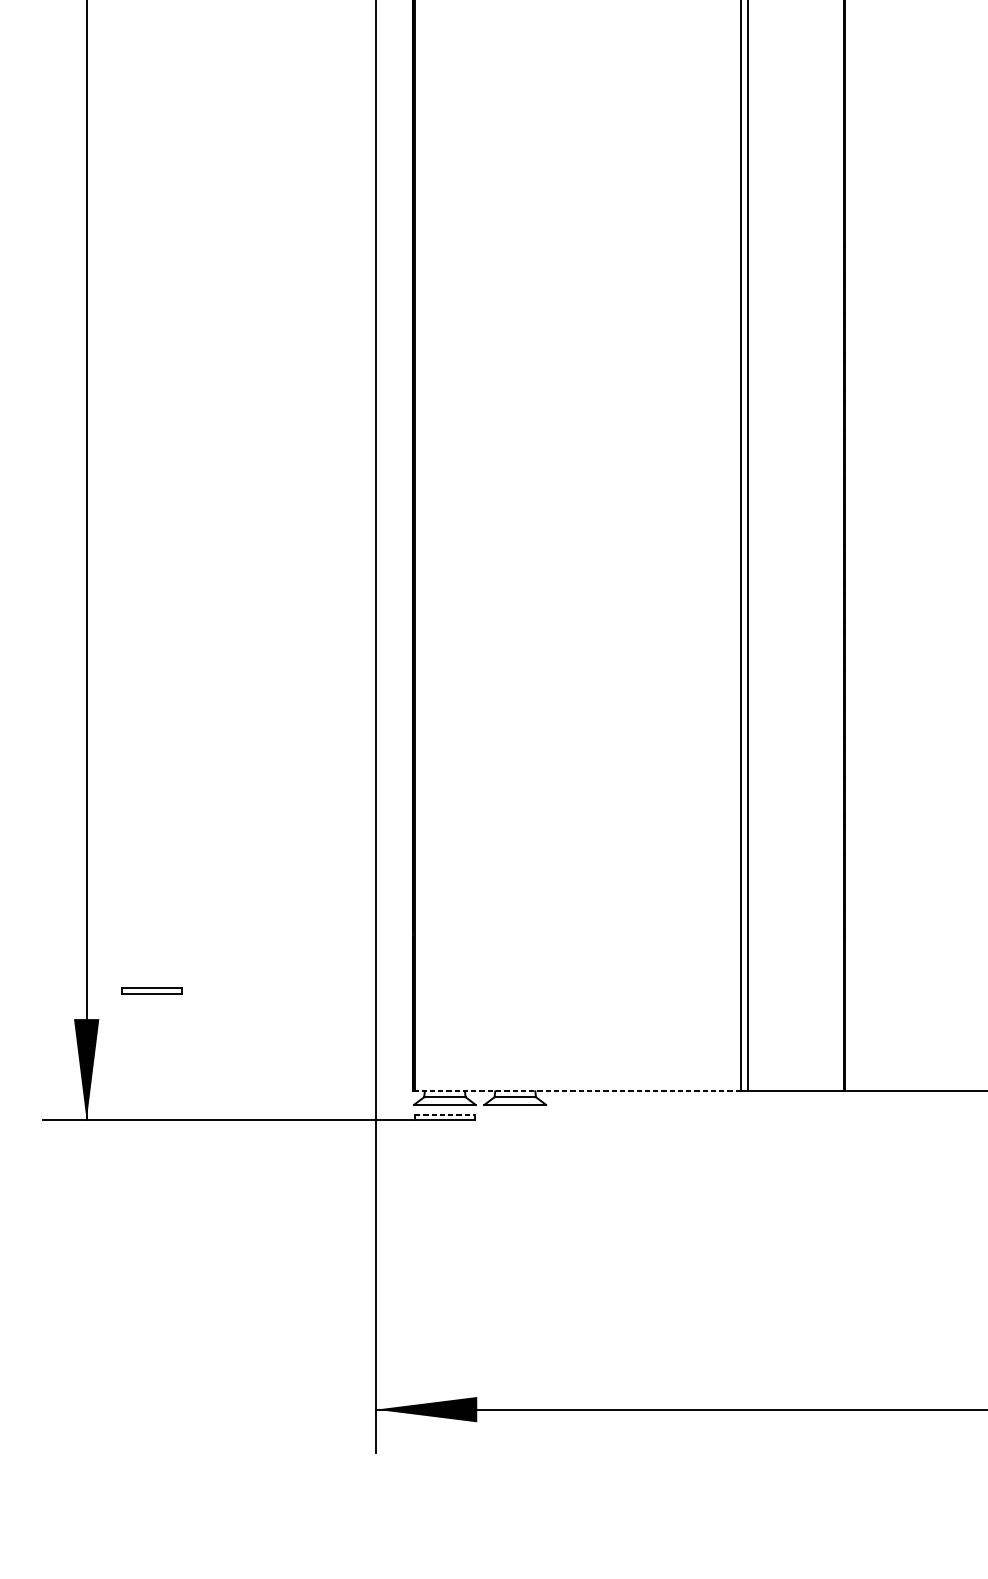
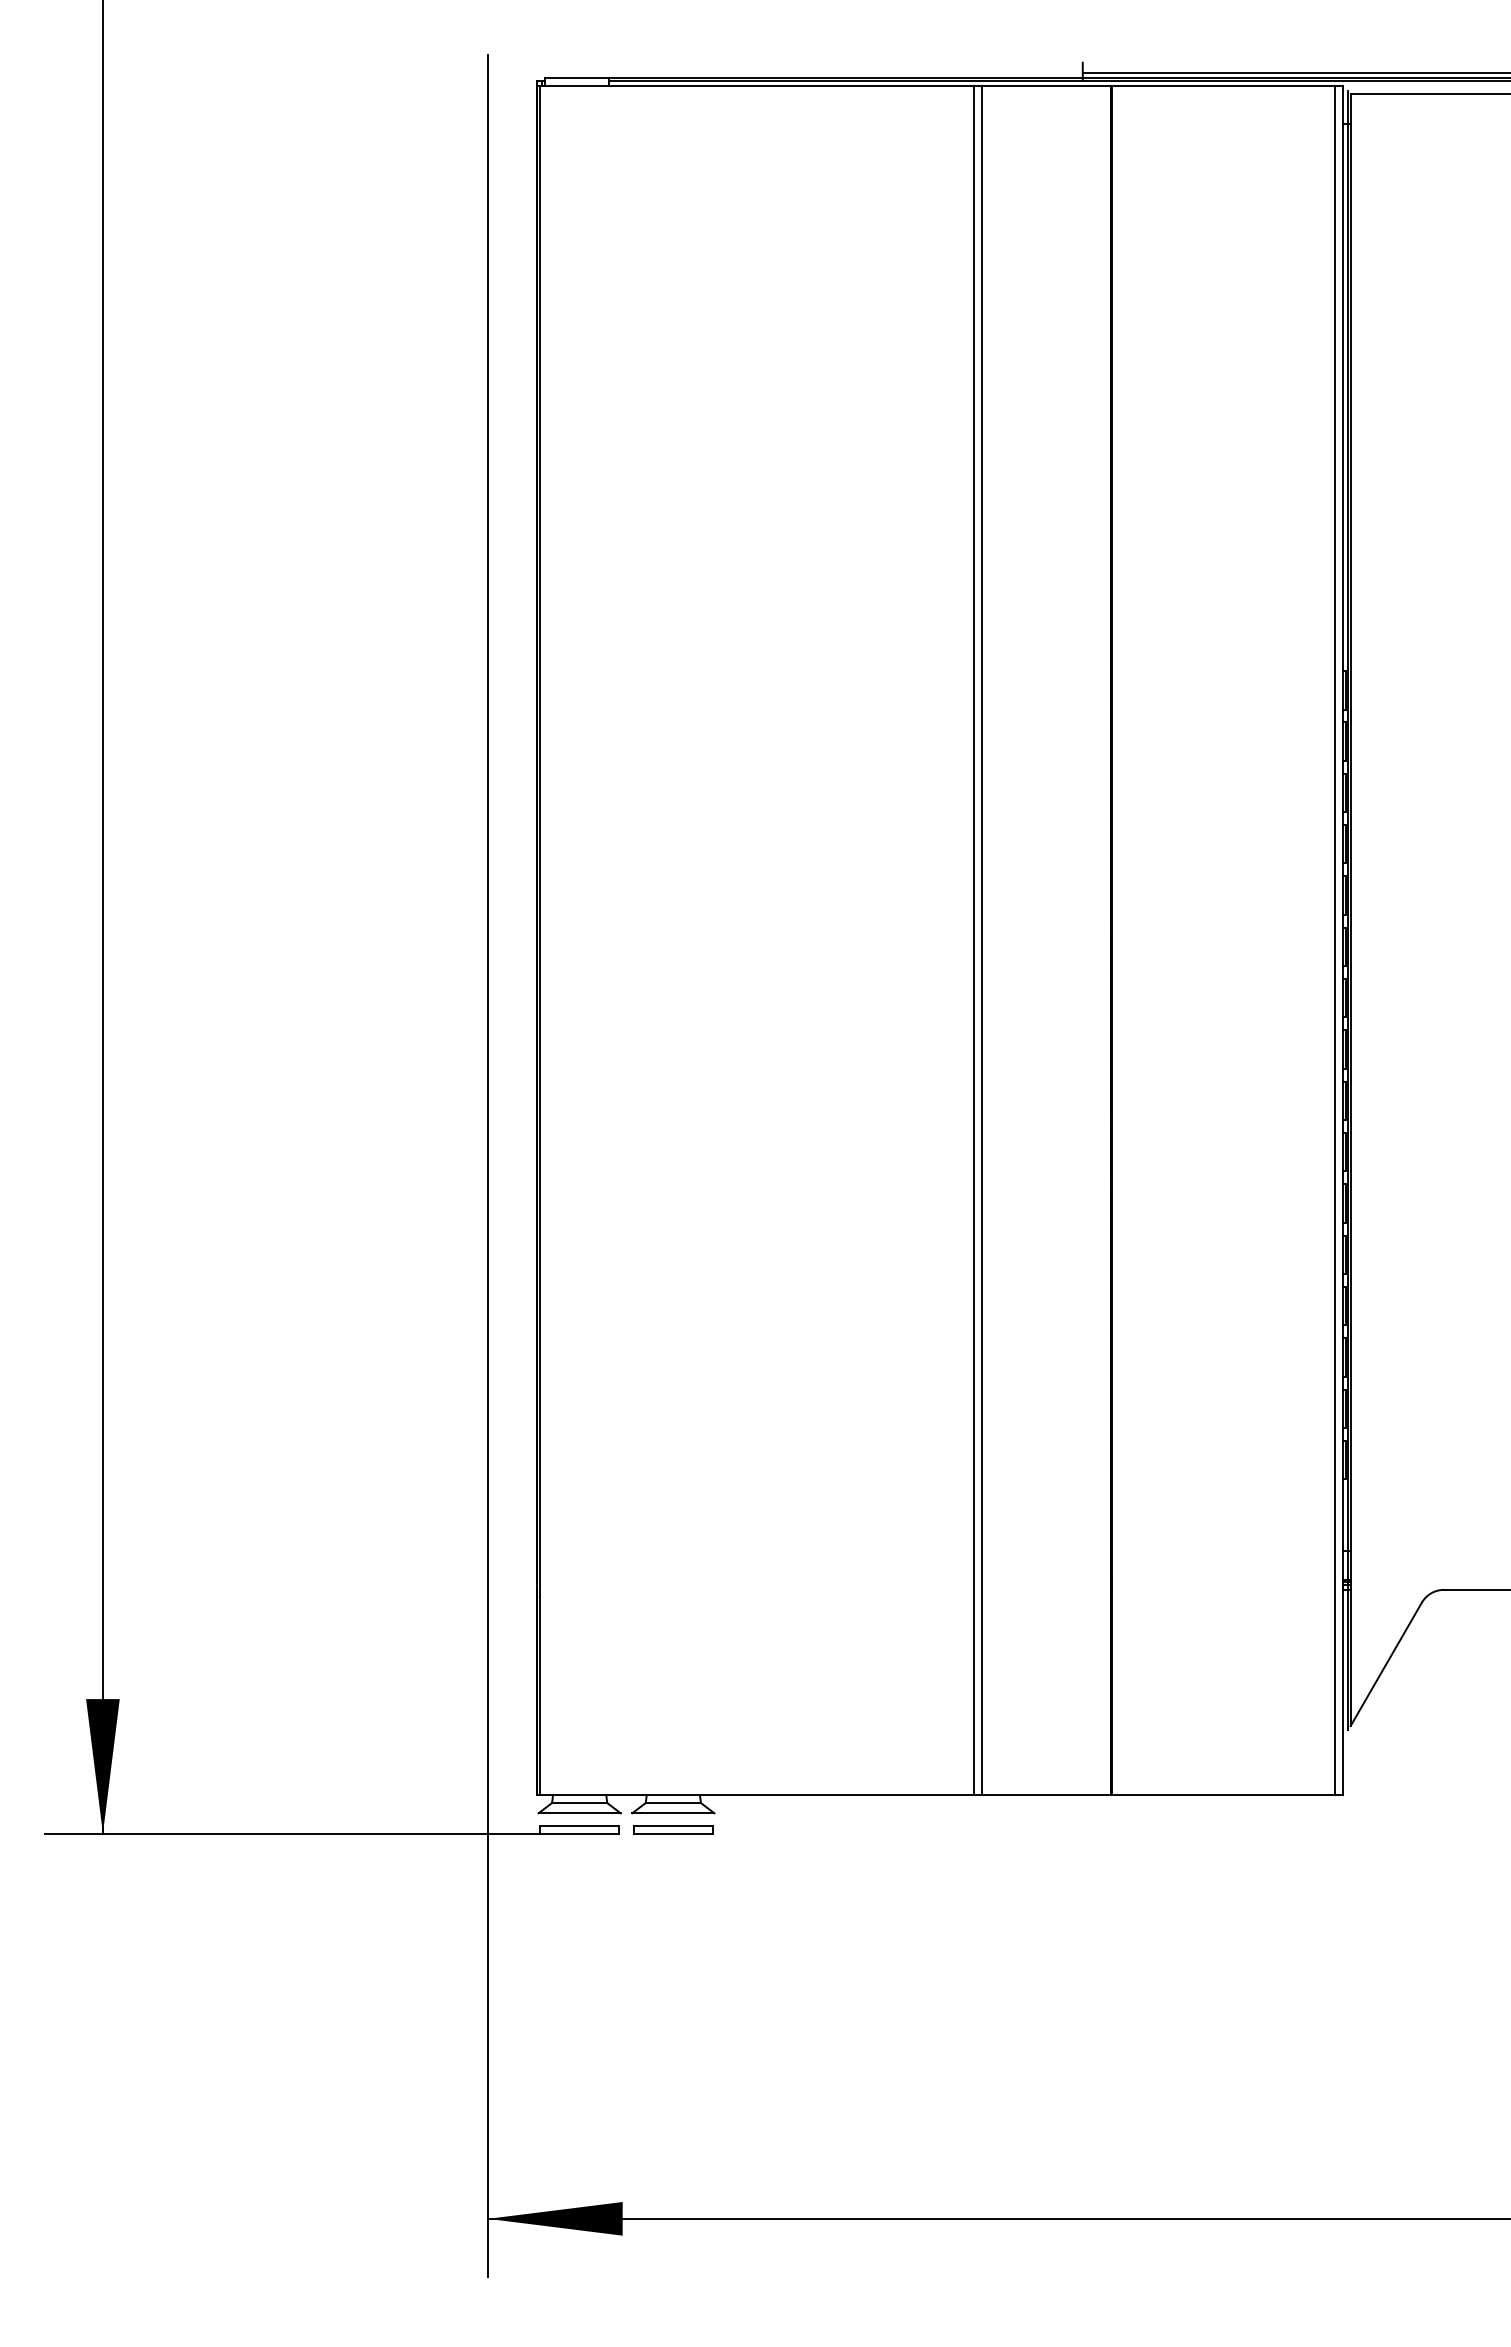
part: (152, 990) -> (673, 1829), moved
line: (577, 1091) -> (756, 1795), dashed -> solid
line: (444, 1114) -> (579, 1826), dashed -> solid

